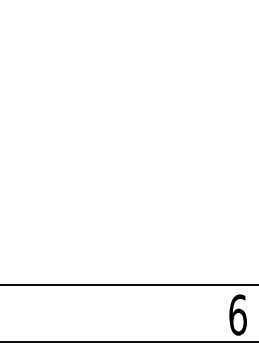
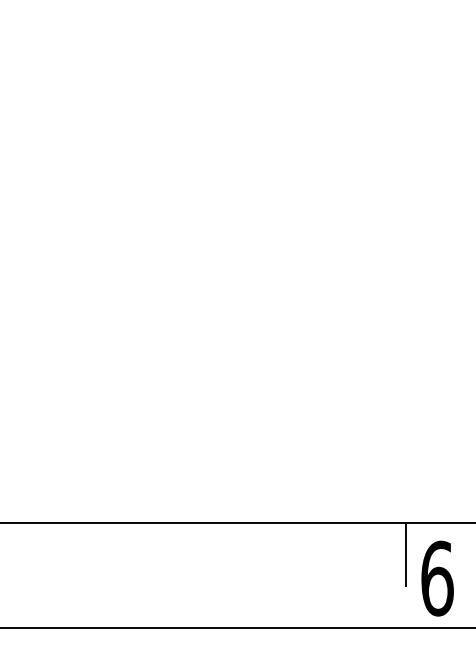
line: (220, 301) -> (405, 553), added

